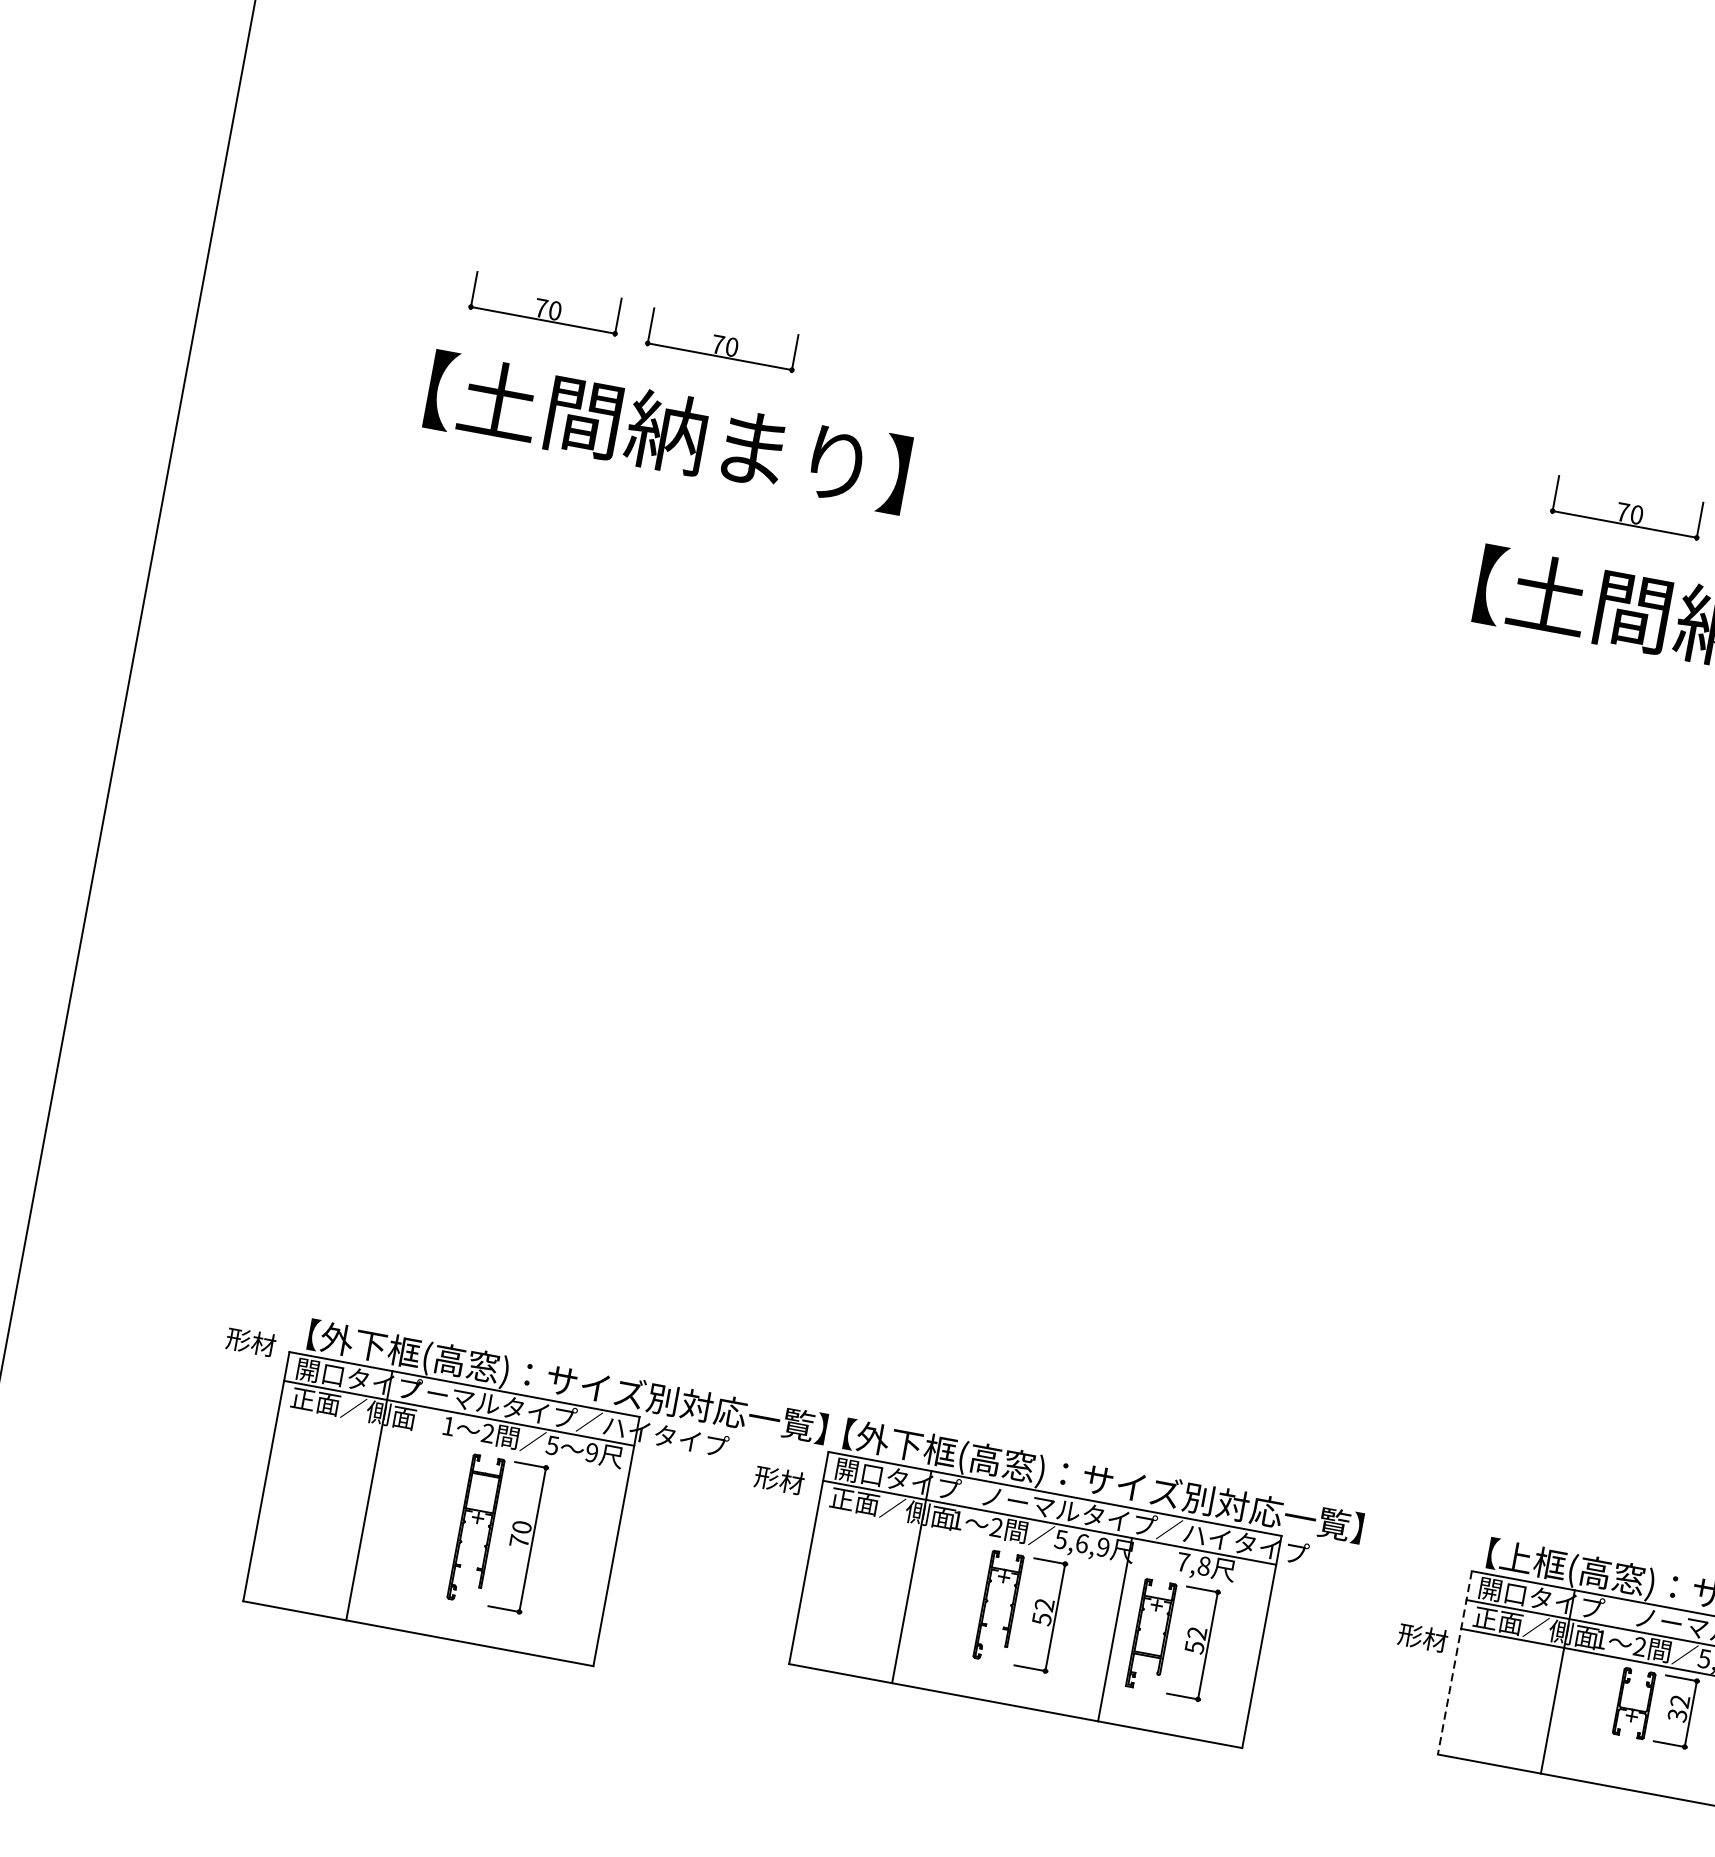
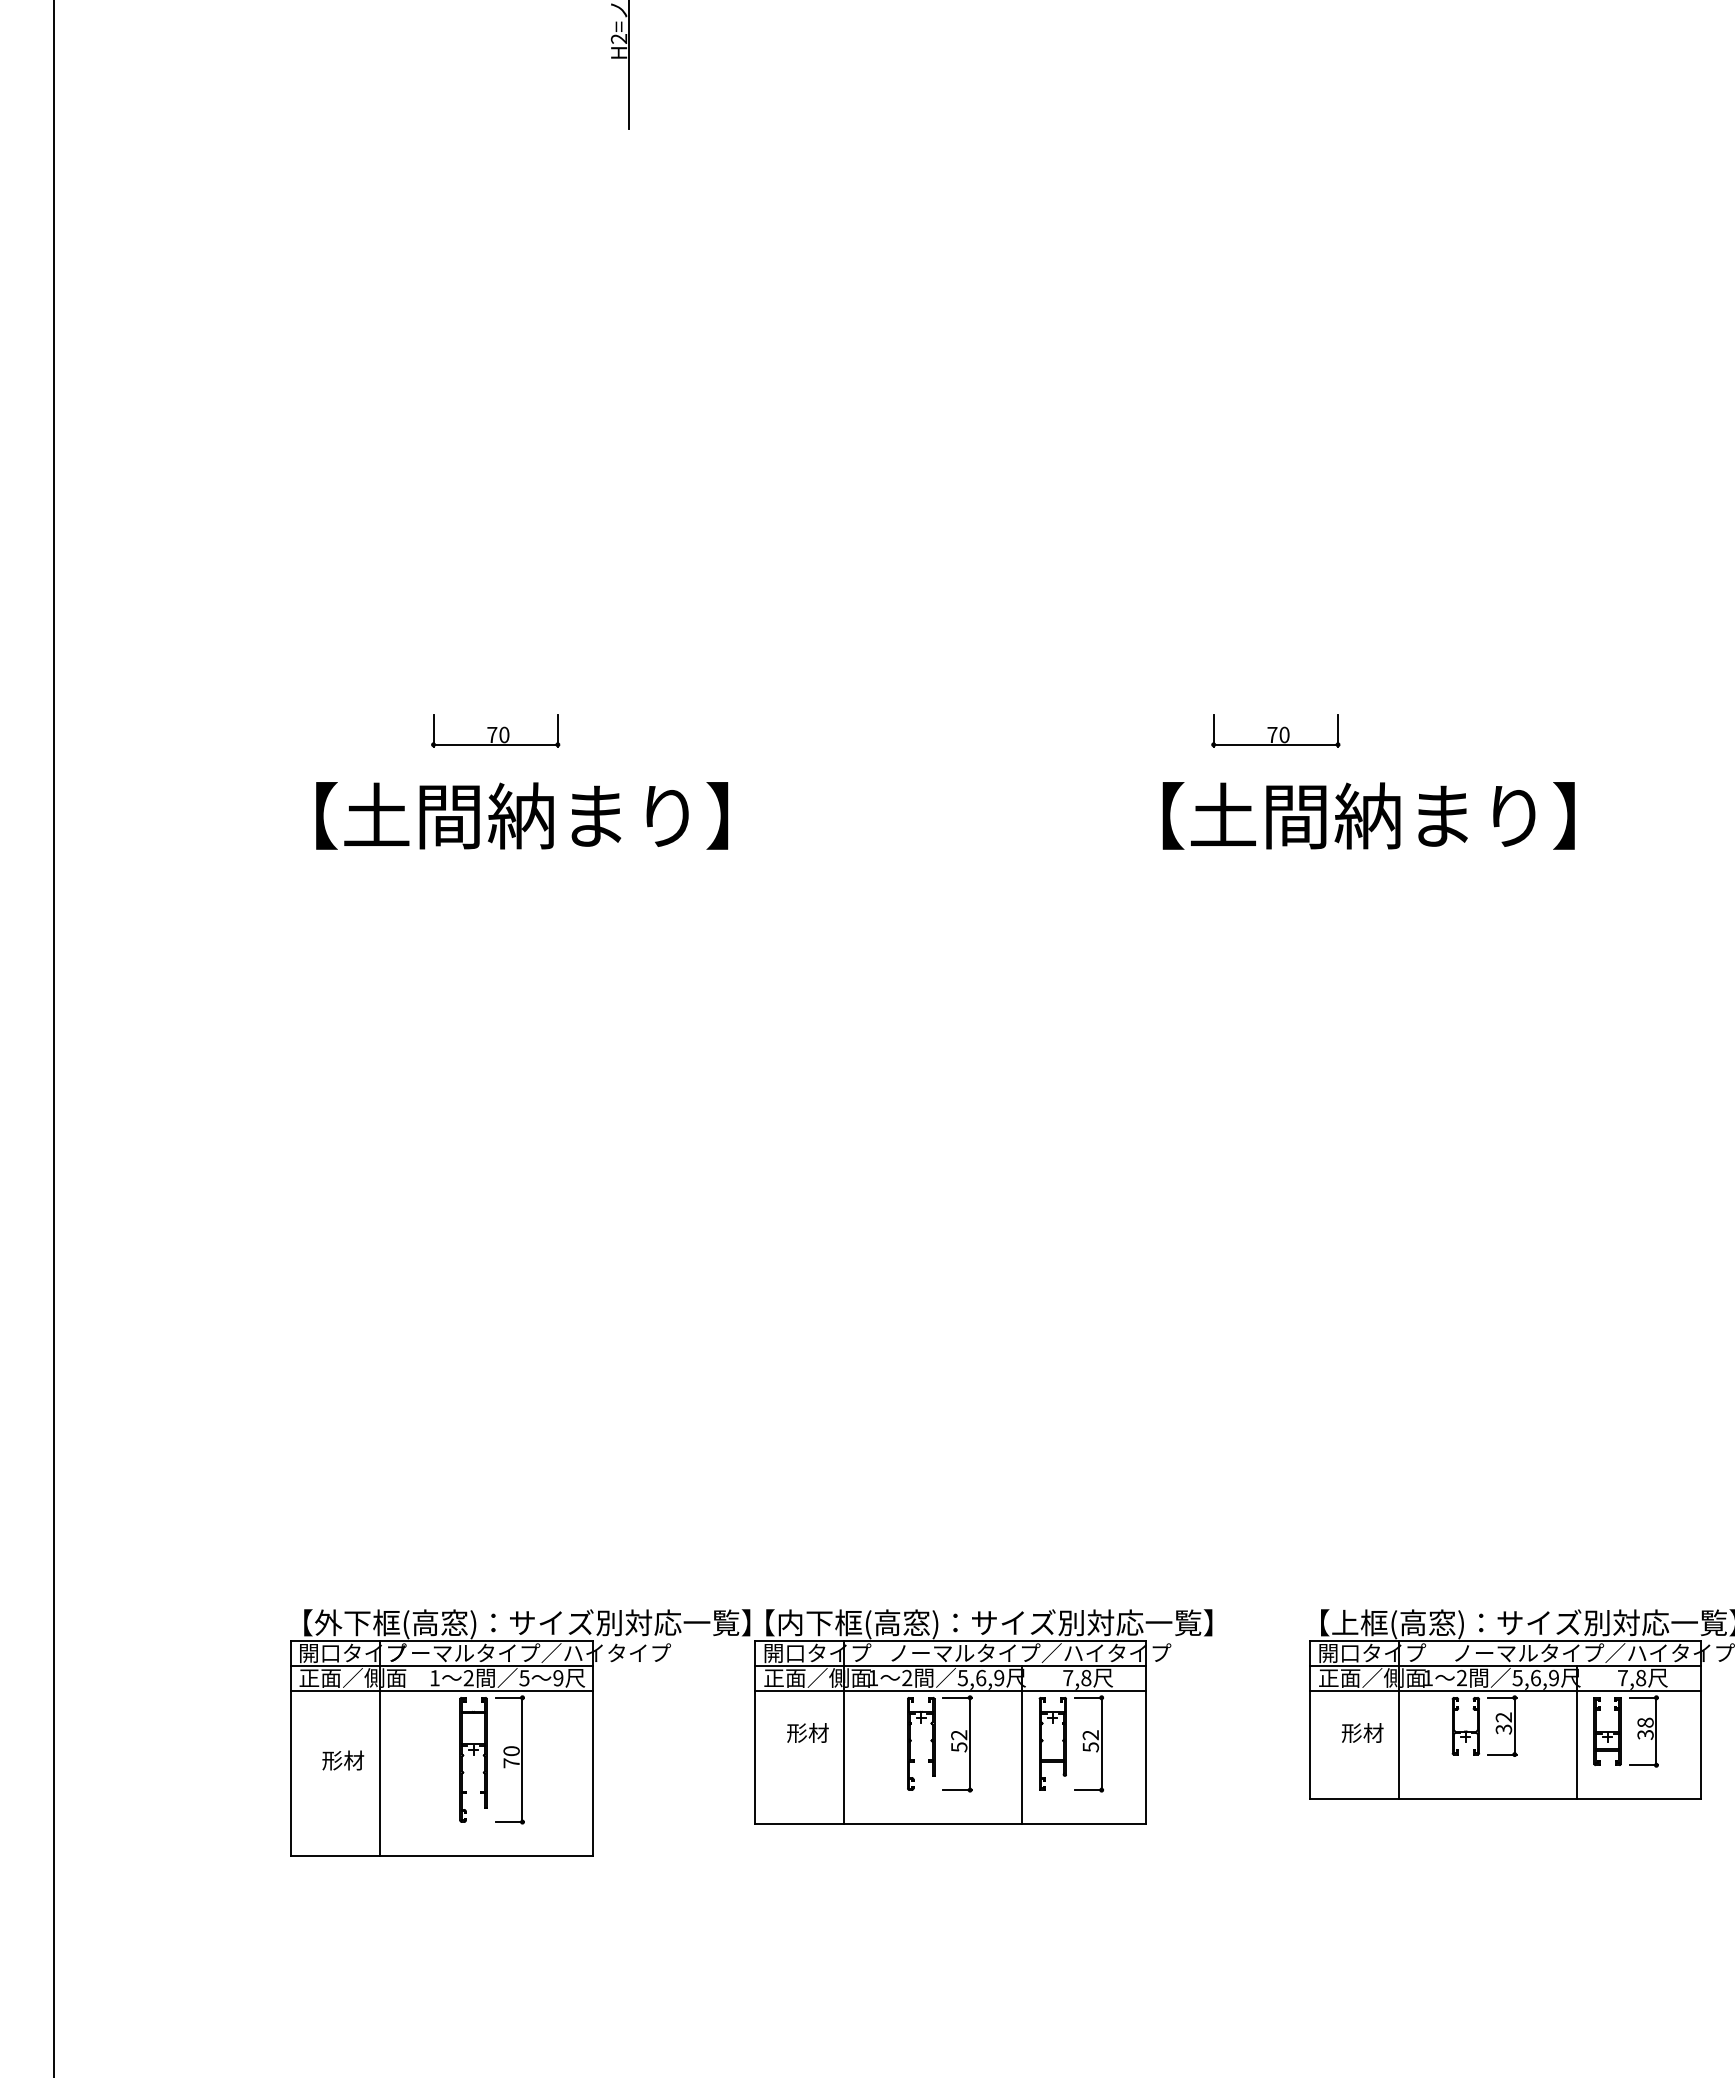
part: (545, 303) -> (342, 727), removed
text: (668, 432) -> (522, 815), moved
text: (251, 1342) -> (343, 1760), moved
text: (873, 1438) -> (790, 1622), 【外下框(高窓)：サイズ別対応一覧】 -> 【内下框(高窓)：サイズ別対応一覧】
line: (453, 1441) -> (441, 1690), added
text: (779, 1479) -> (807, 1732), moved
line: (1044, 1551) -> (950, 1690), added
text: (1422, 1637) -> (1362, 1732), moved
line: (1455, 1663) -> (1310, 1720), dashed -> solid

